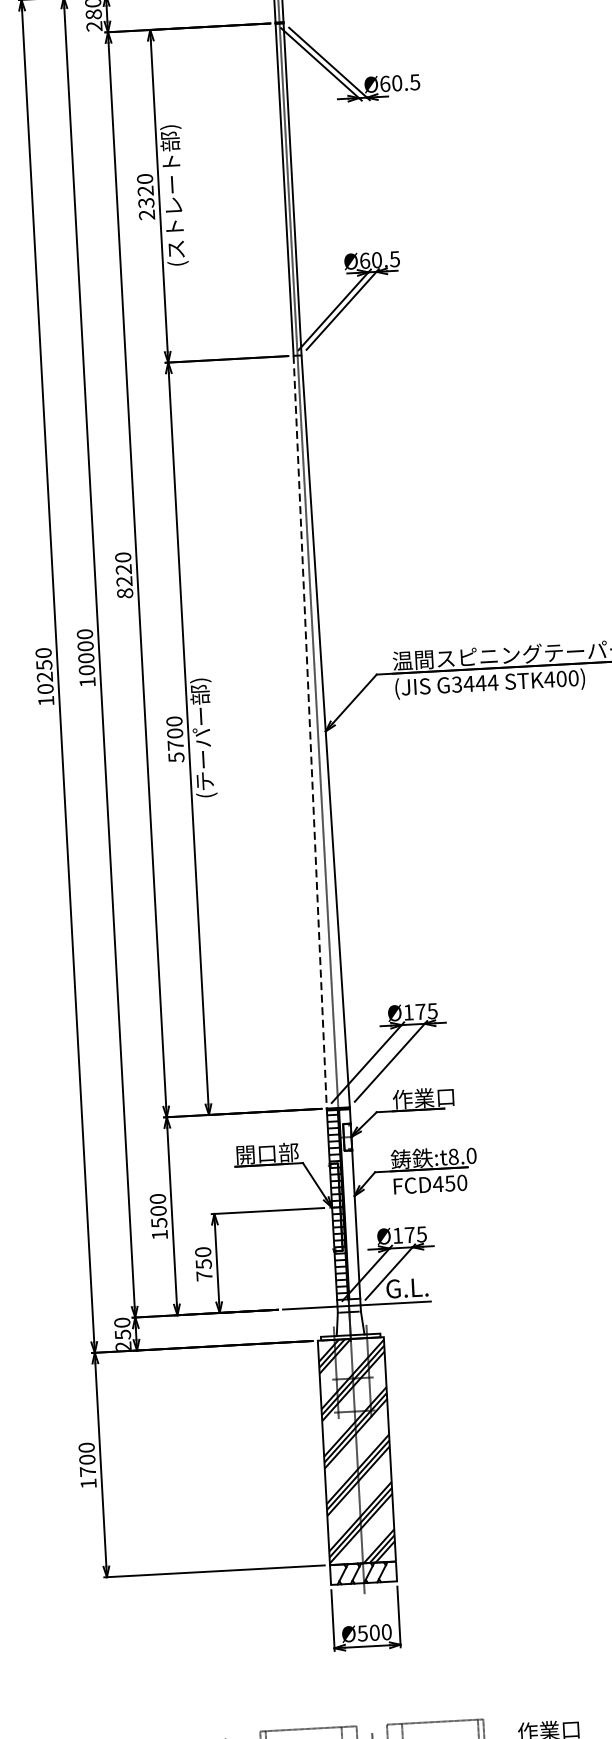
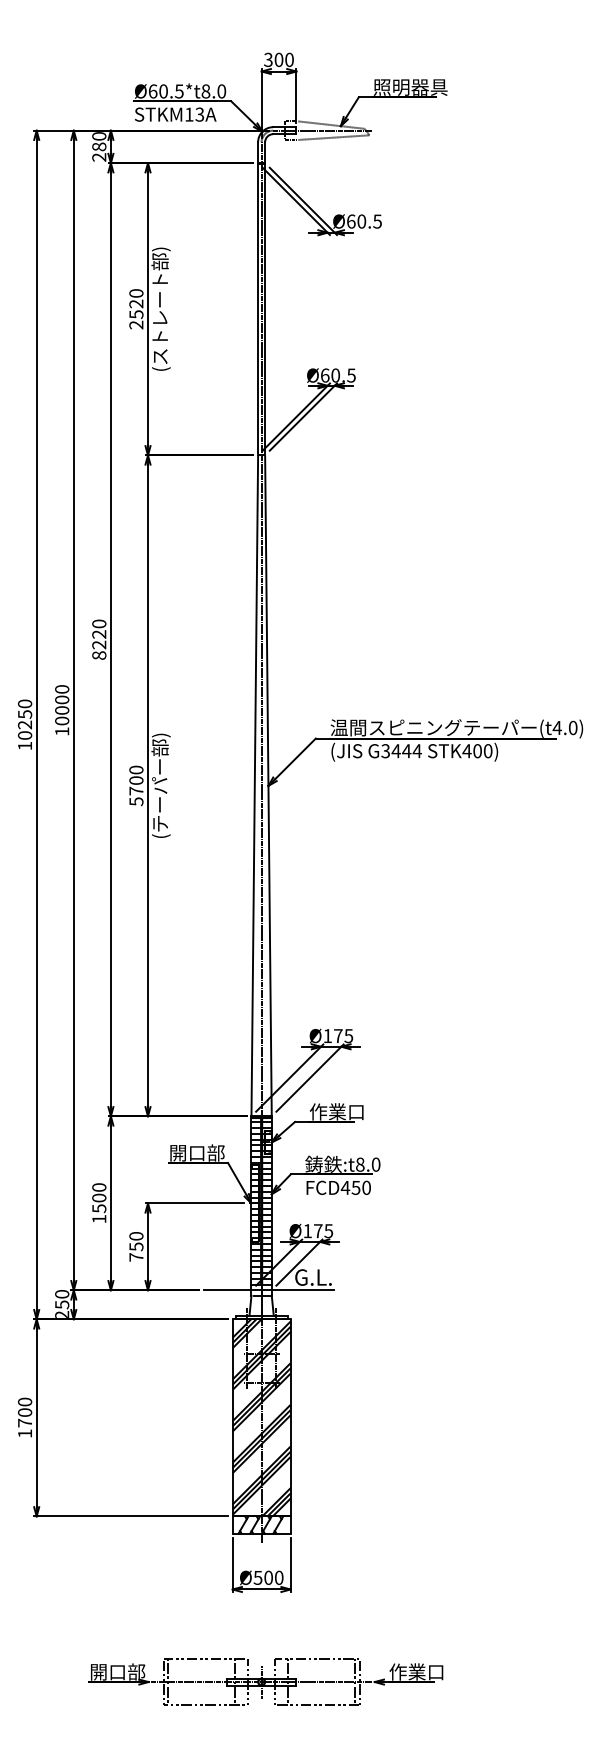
text: (145, 203) -> (135, 314), 2320 -> 2520
line: (309, 731) -> (254, 785), dashed -> solid
hatch: (349, 1203) -> (266, 1200), added

